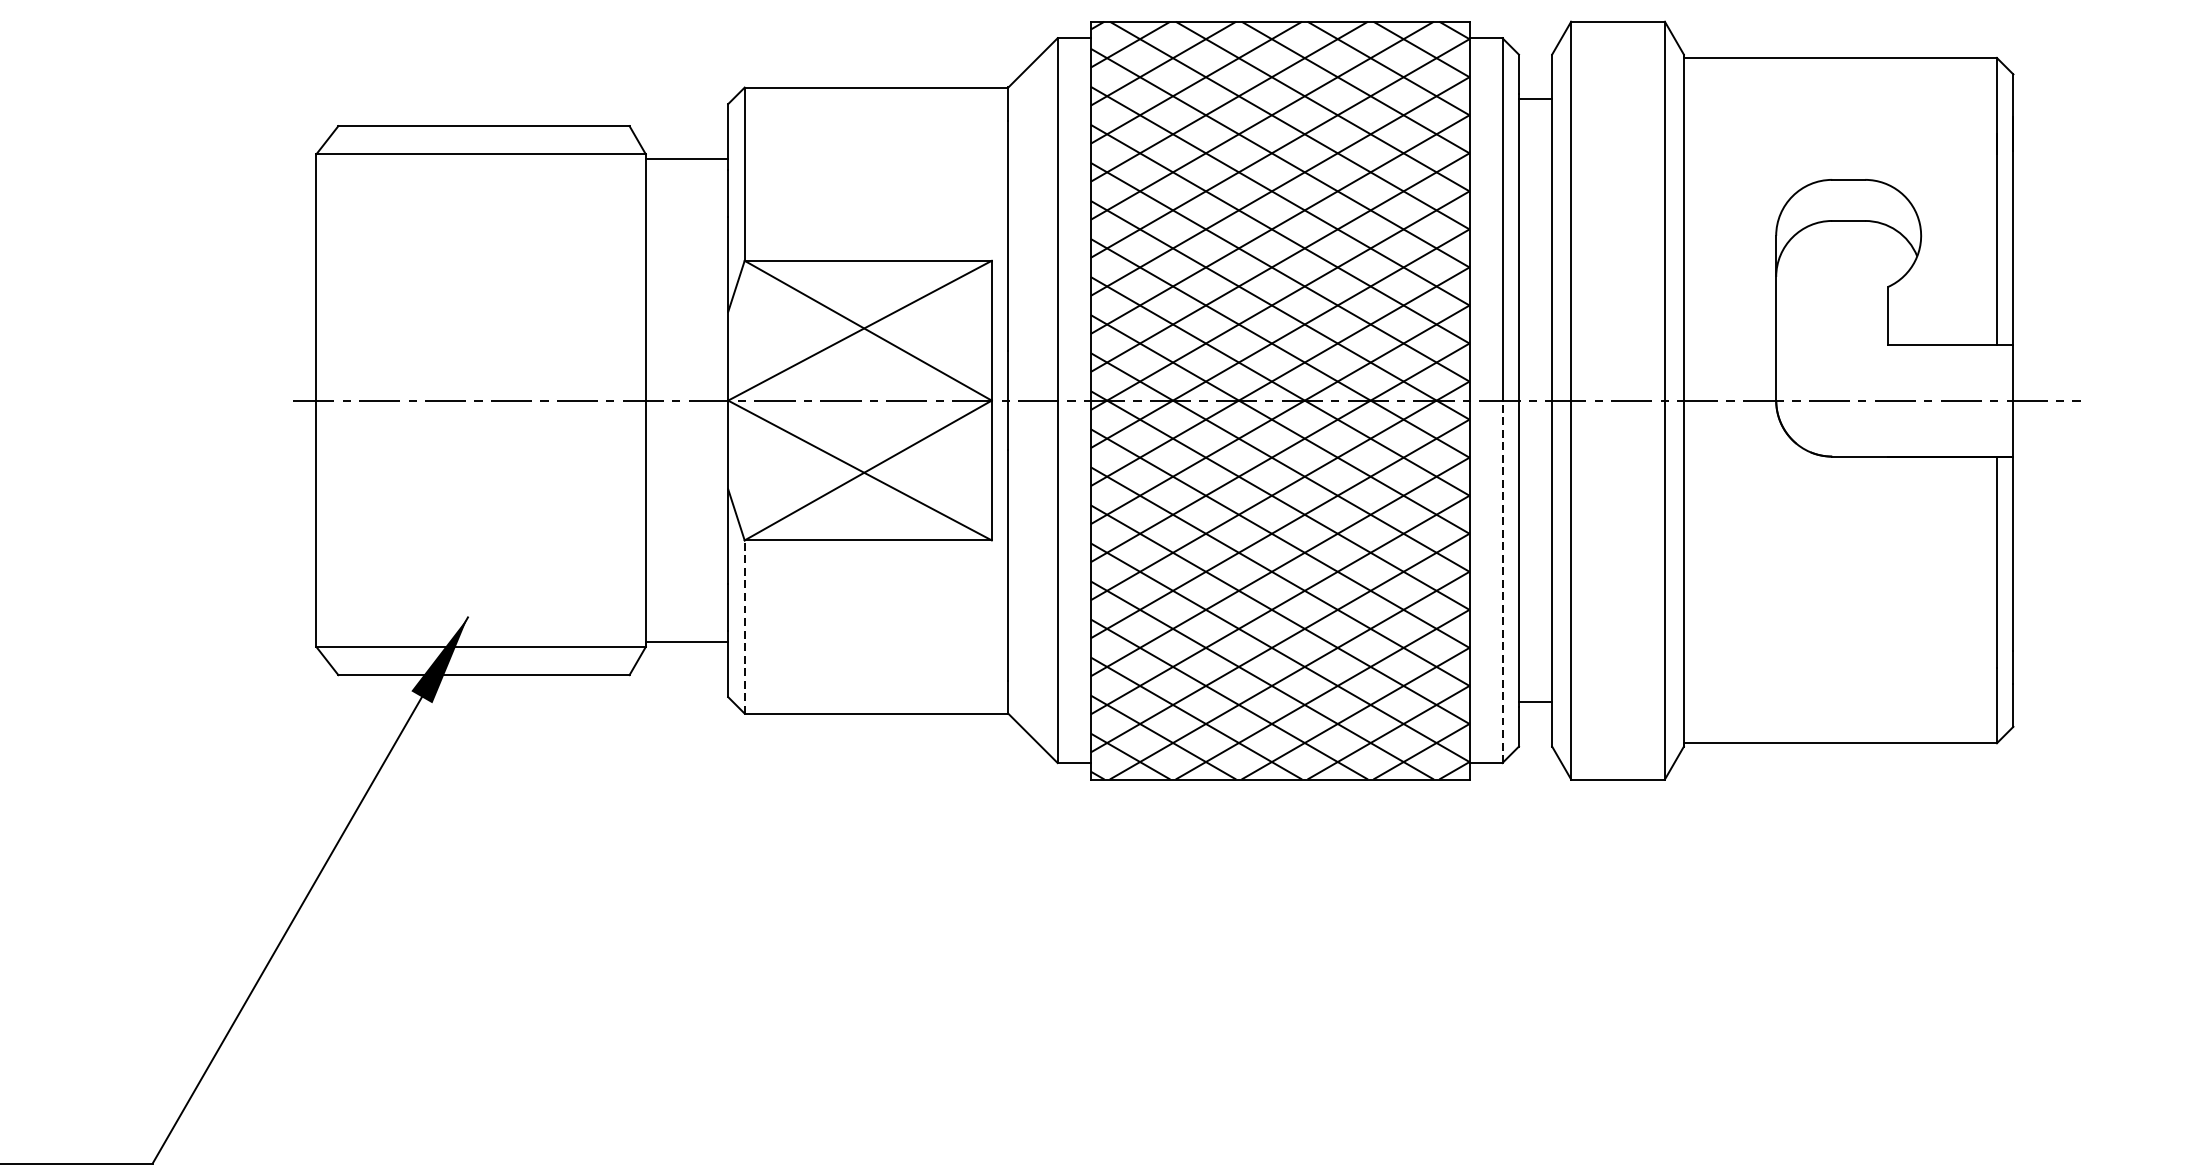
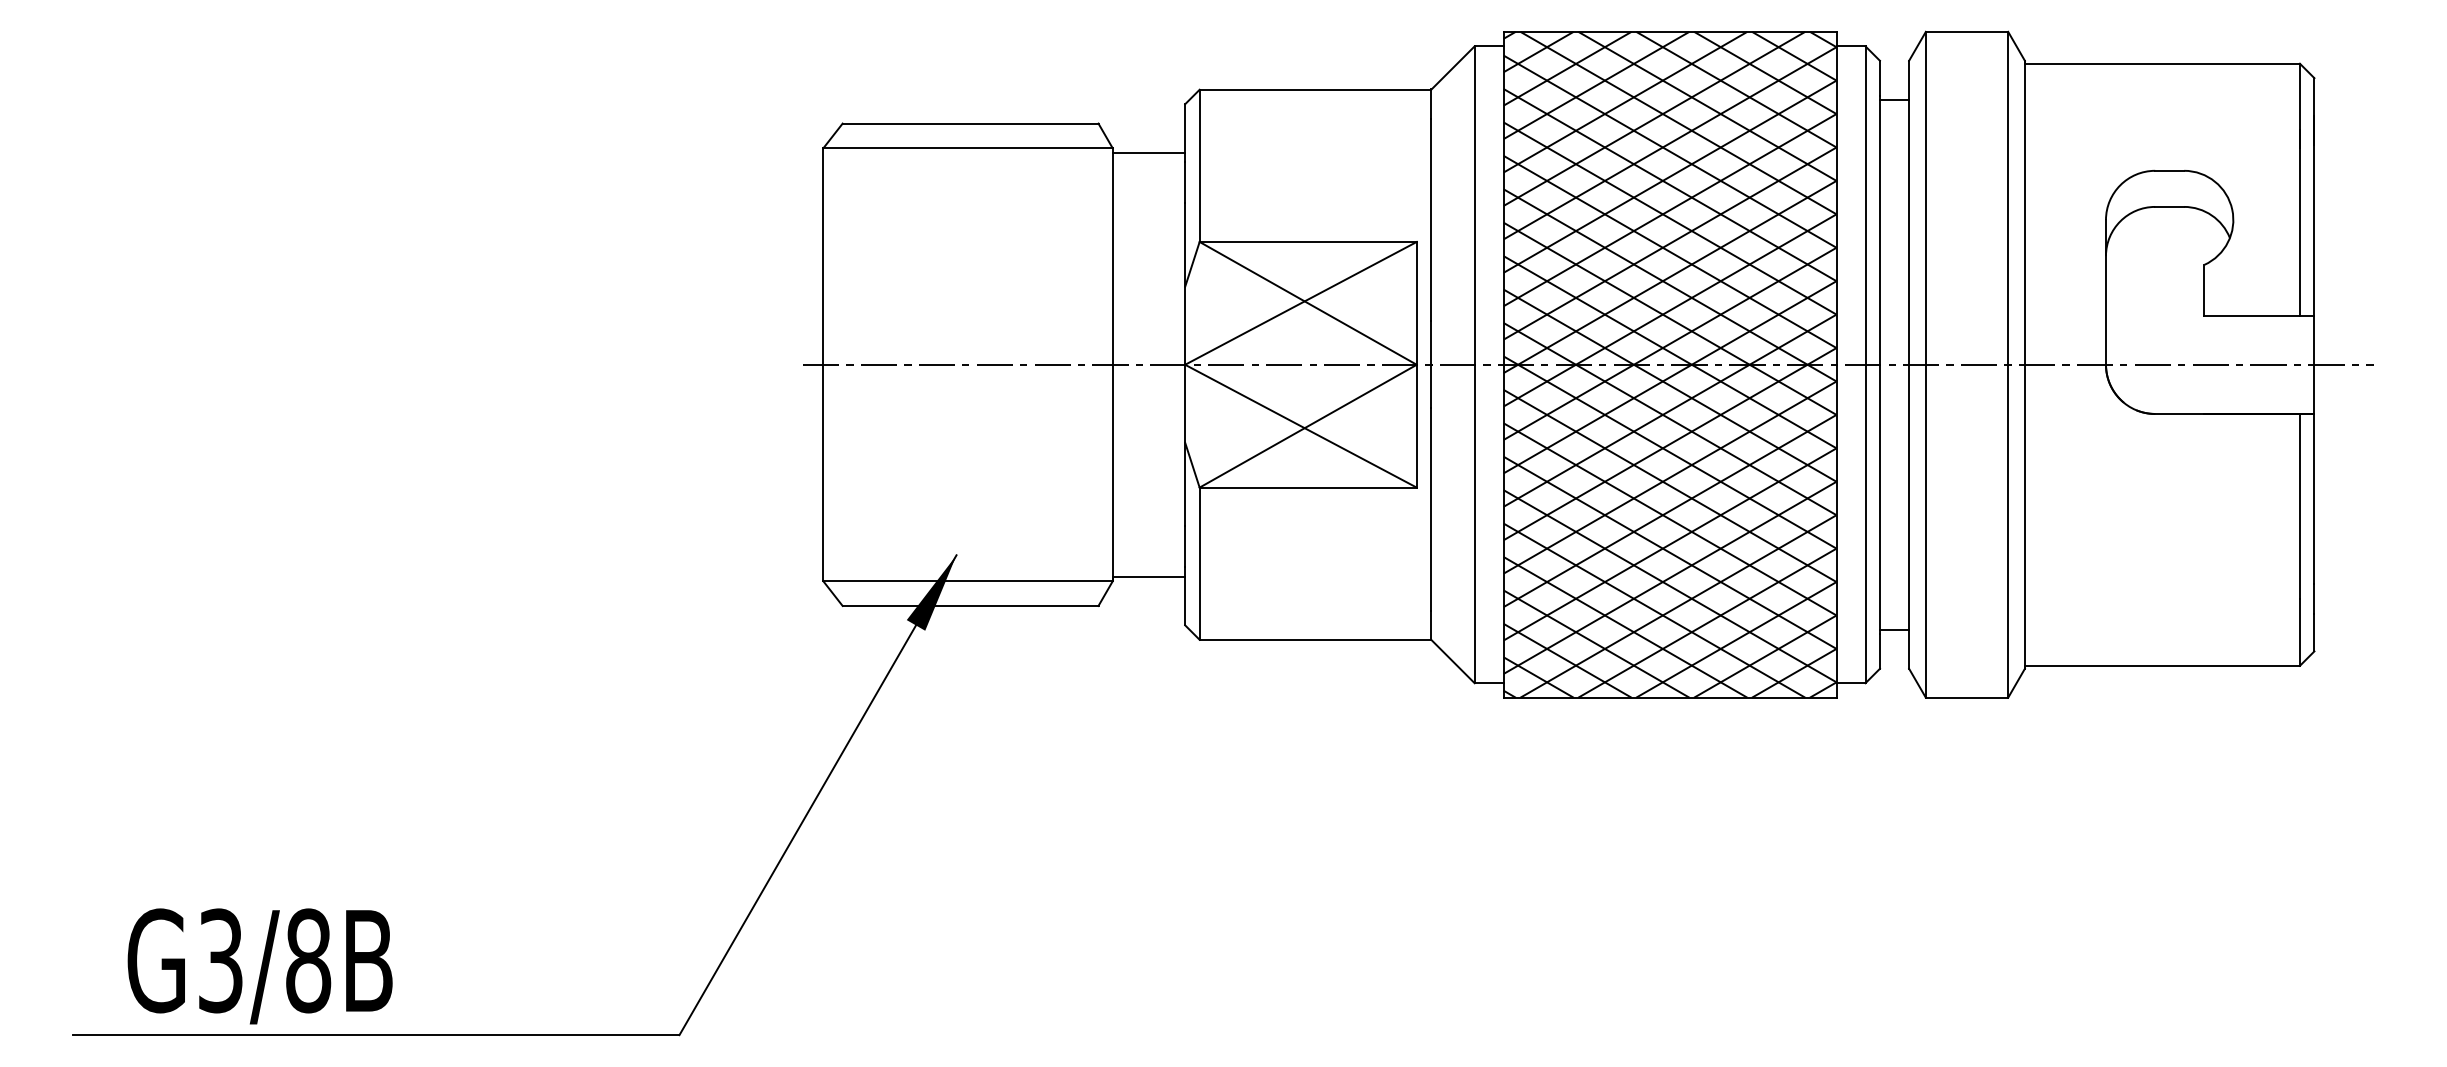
line: (1502, 581) -> (1865, 523), dashed -> solid
line: (744, 626) -> (1199, 563), dashed -> solid

